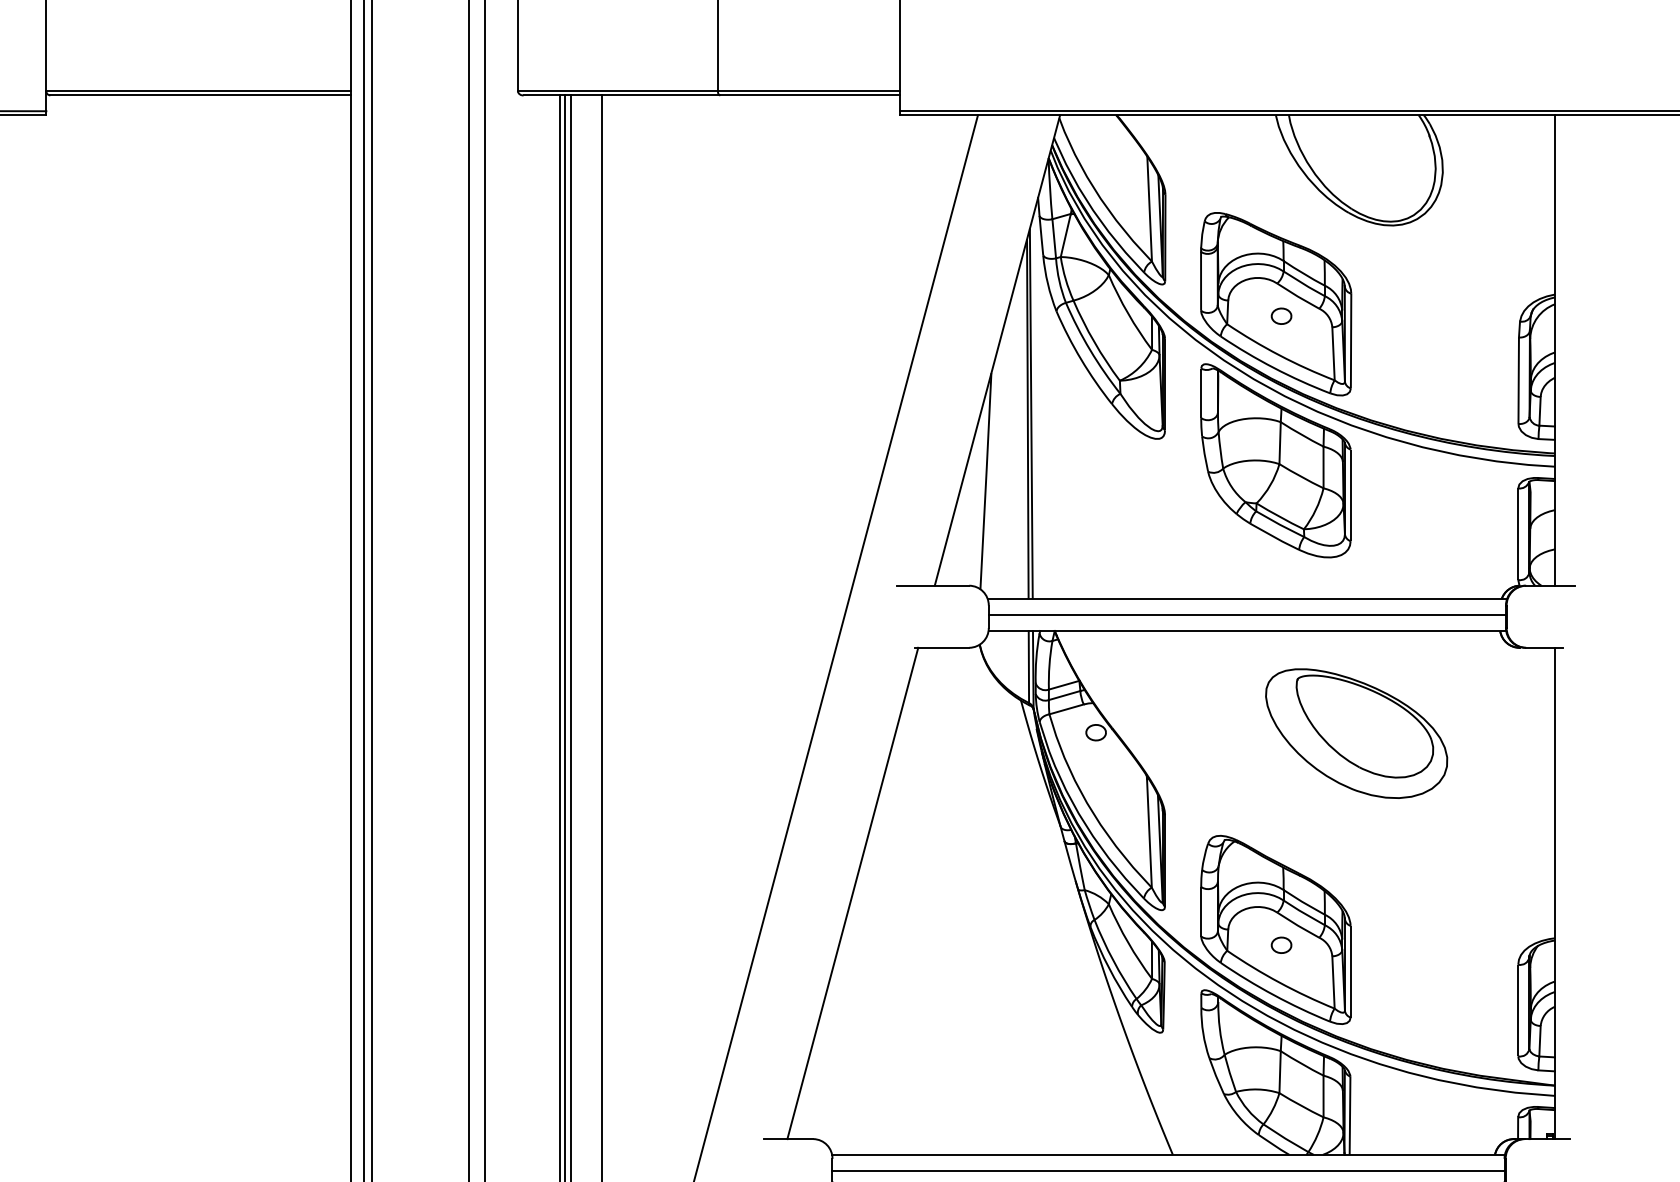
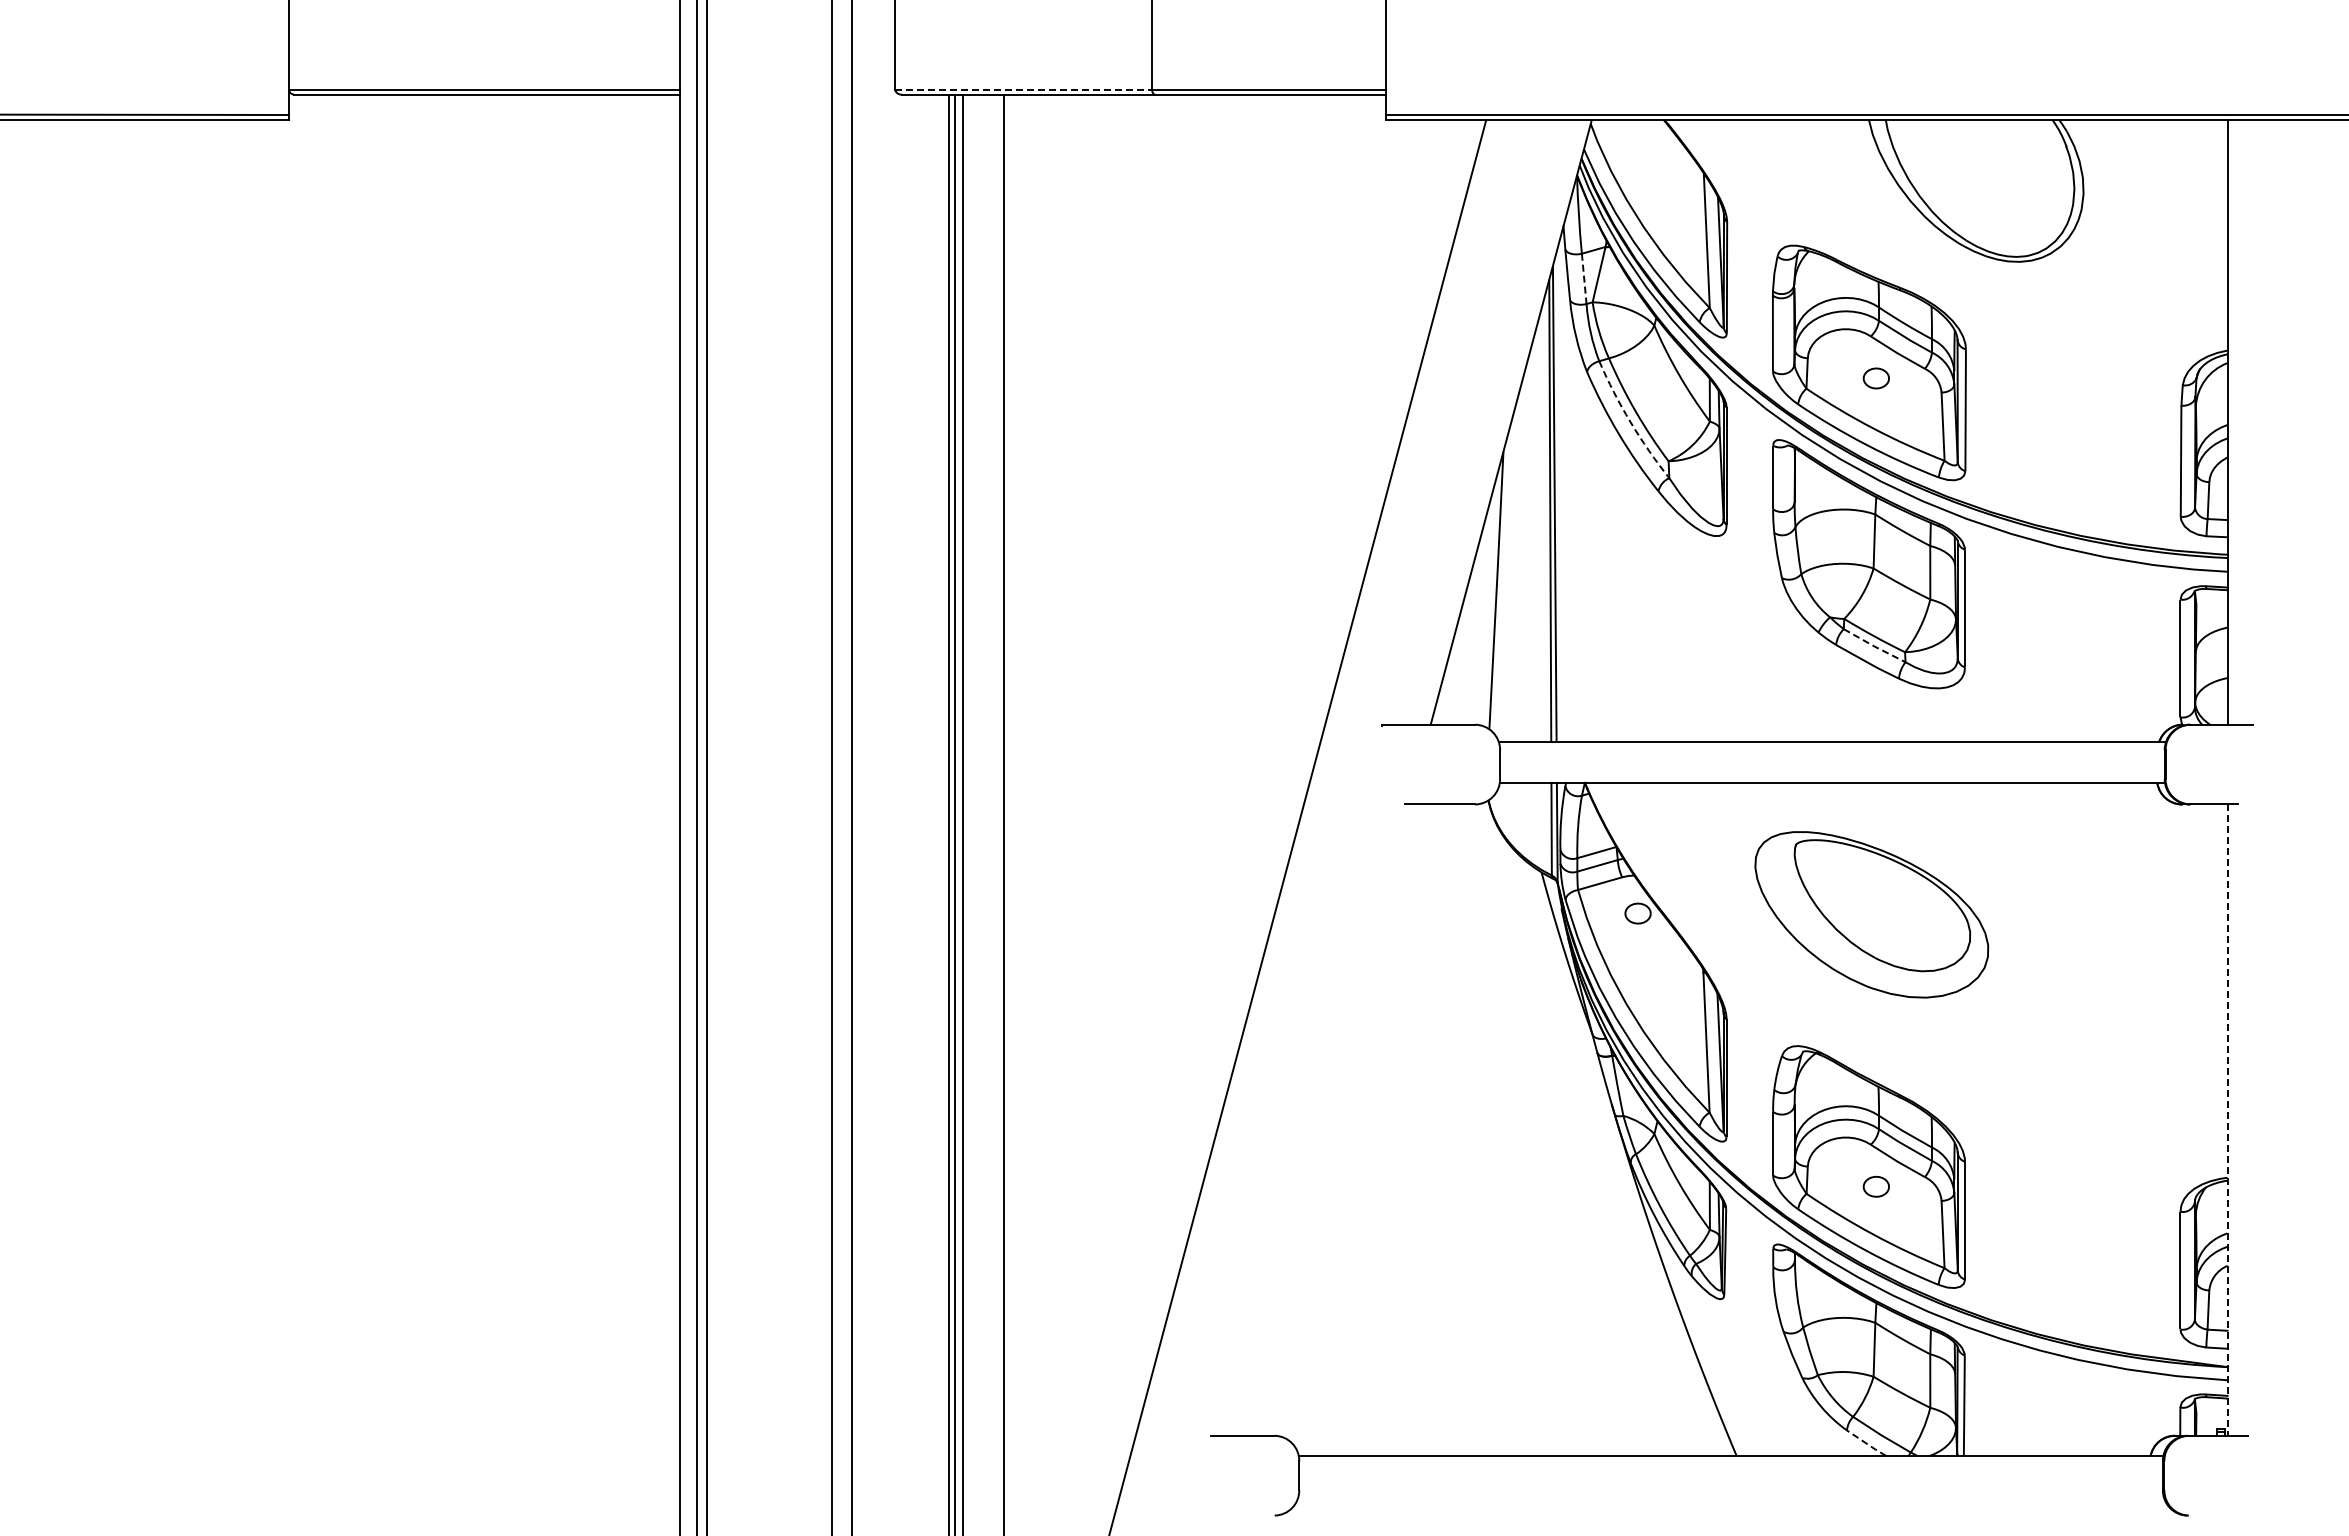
line: (617, 91) -> (1023, 89), solid -> dashed
line: (1054, 239) -> (1584, 279), solid -> dashed
arc: (1090, 350) -> (1630, 422), solid -> dashed
line: (1280, 524) -> (1874, 646), solid -> dashed
line: (1247, 615) -> (1832, 762), removed
part: (1356, 733) -> (1871, 914), moved
line: (852, 892) -> (1325, 1119), removed
line: (1554, 893) -> (2227, 1120), solid -> dashed
line: (1273, 1145) -> (1866, 1443), solid -> dashed
line: (1168, 1170) -> (1730, 1476), removed

